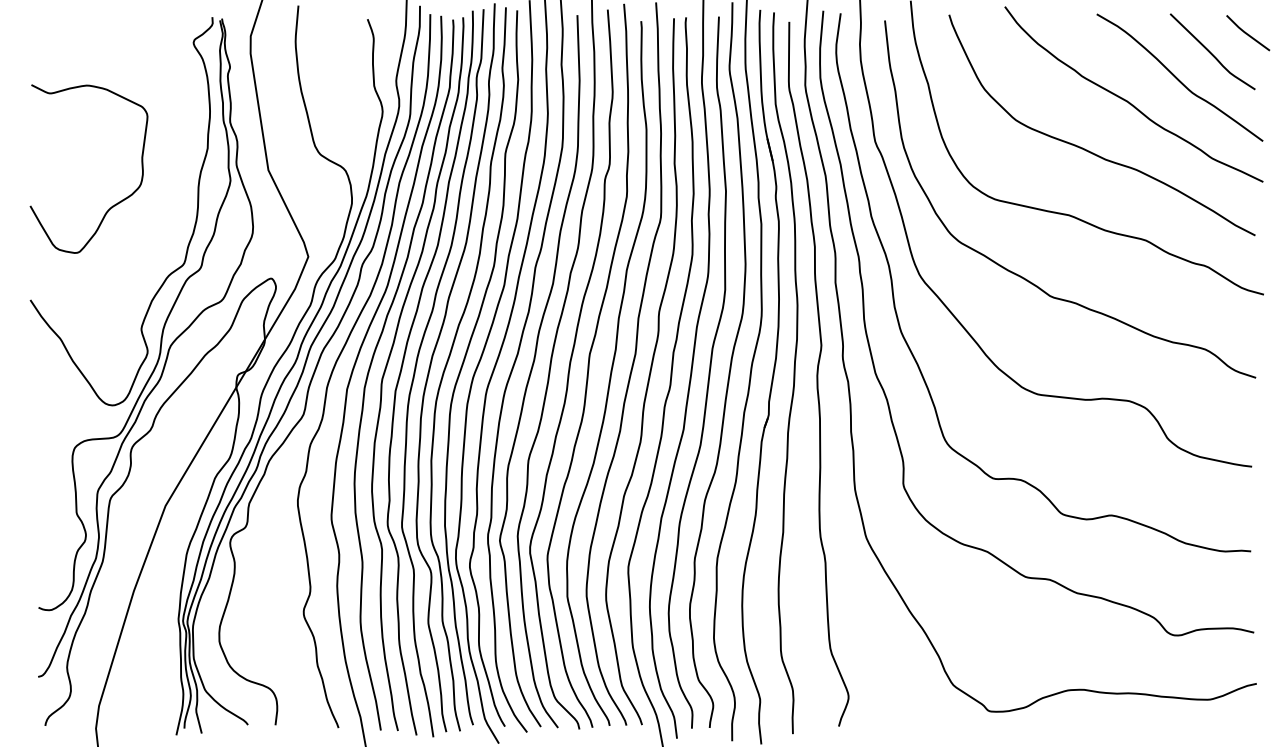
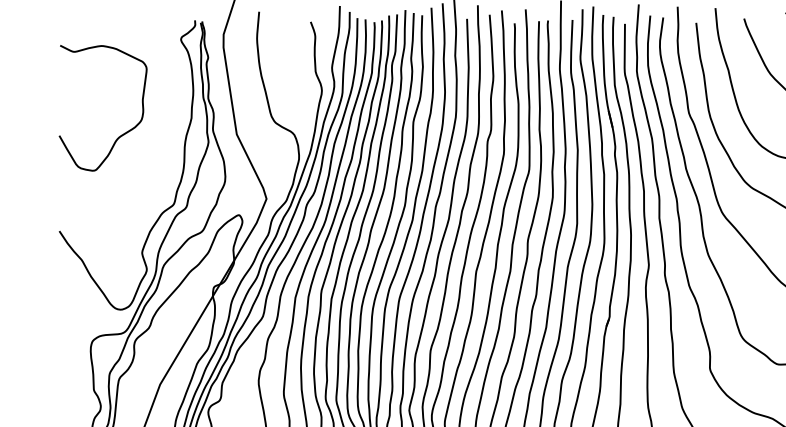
curve: (112, 205) -> (120, 135), moved

